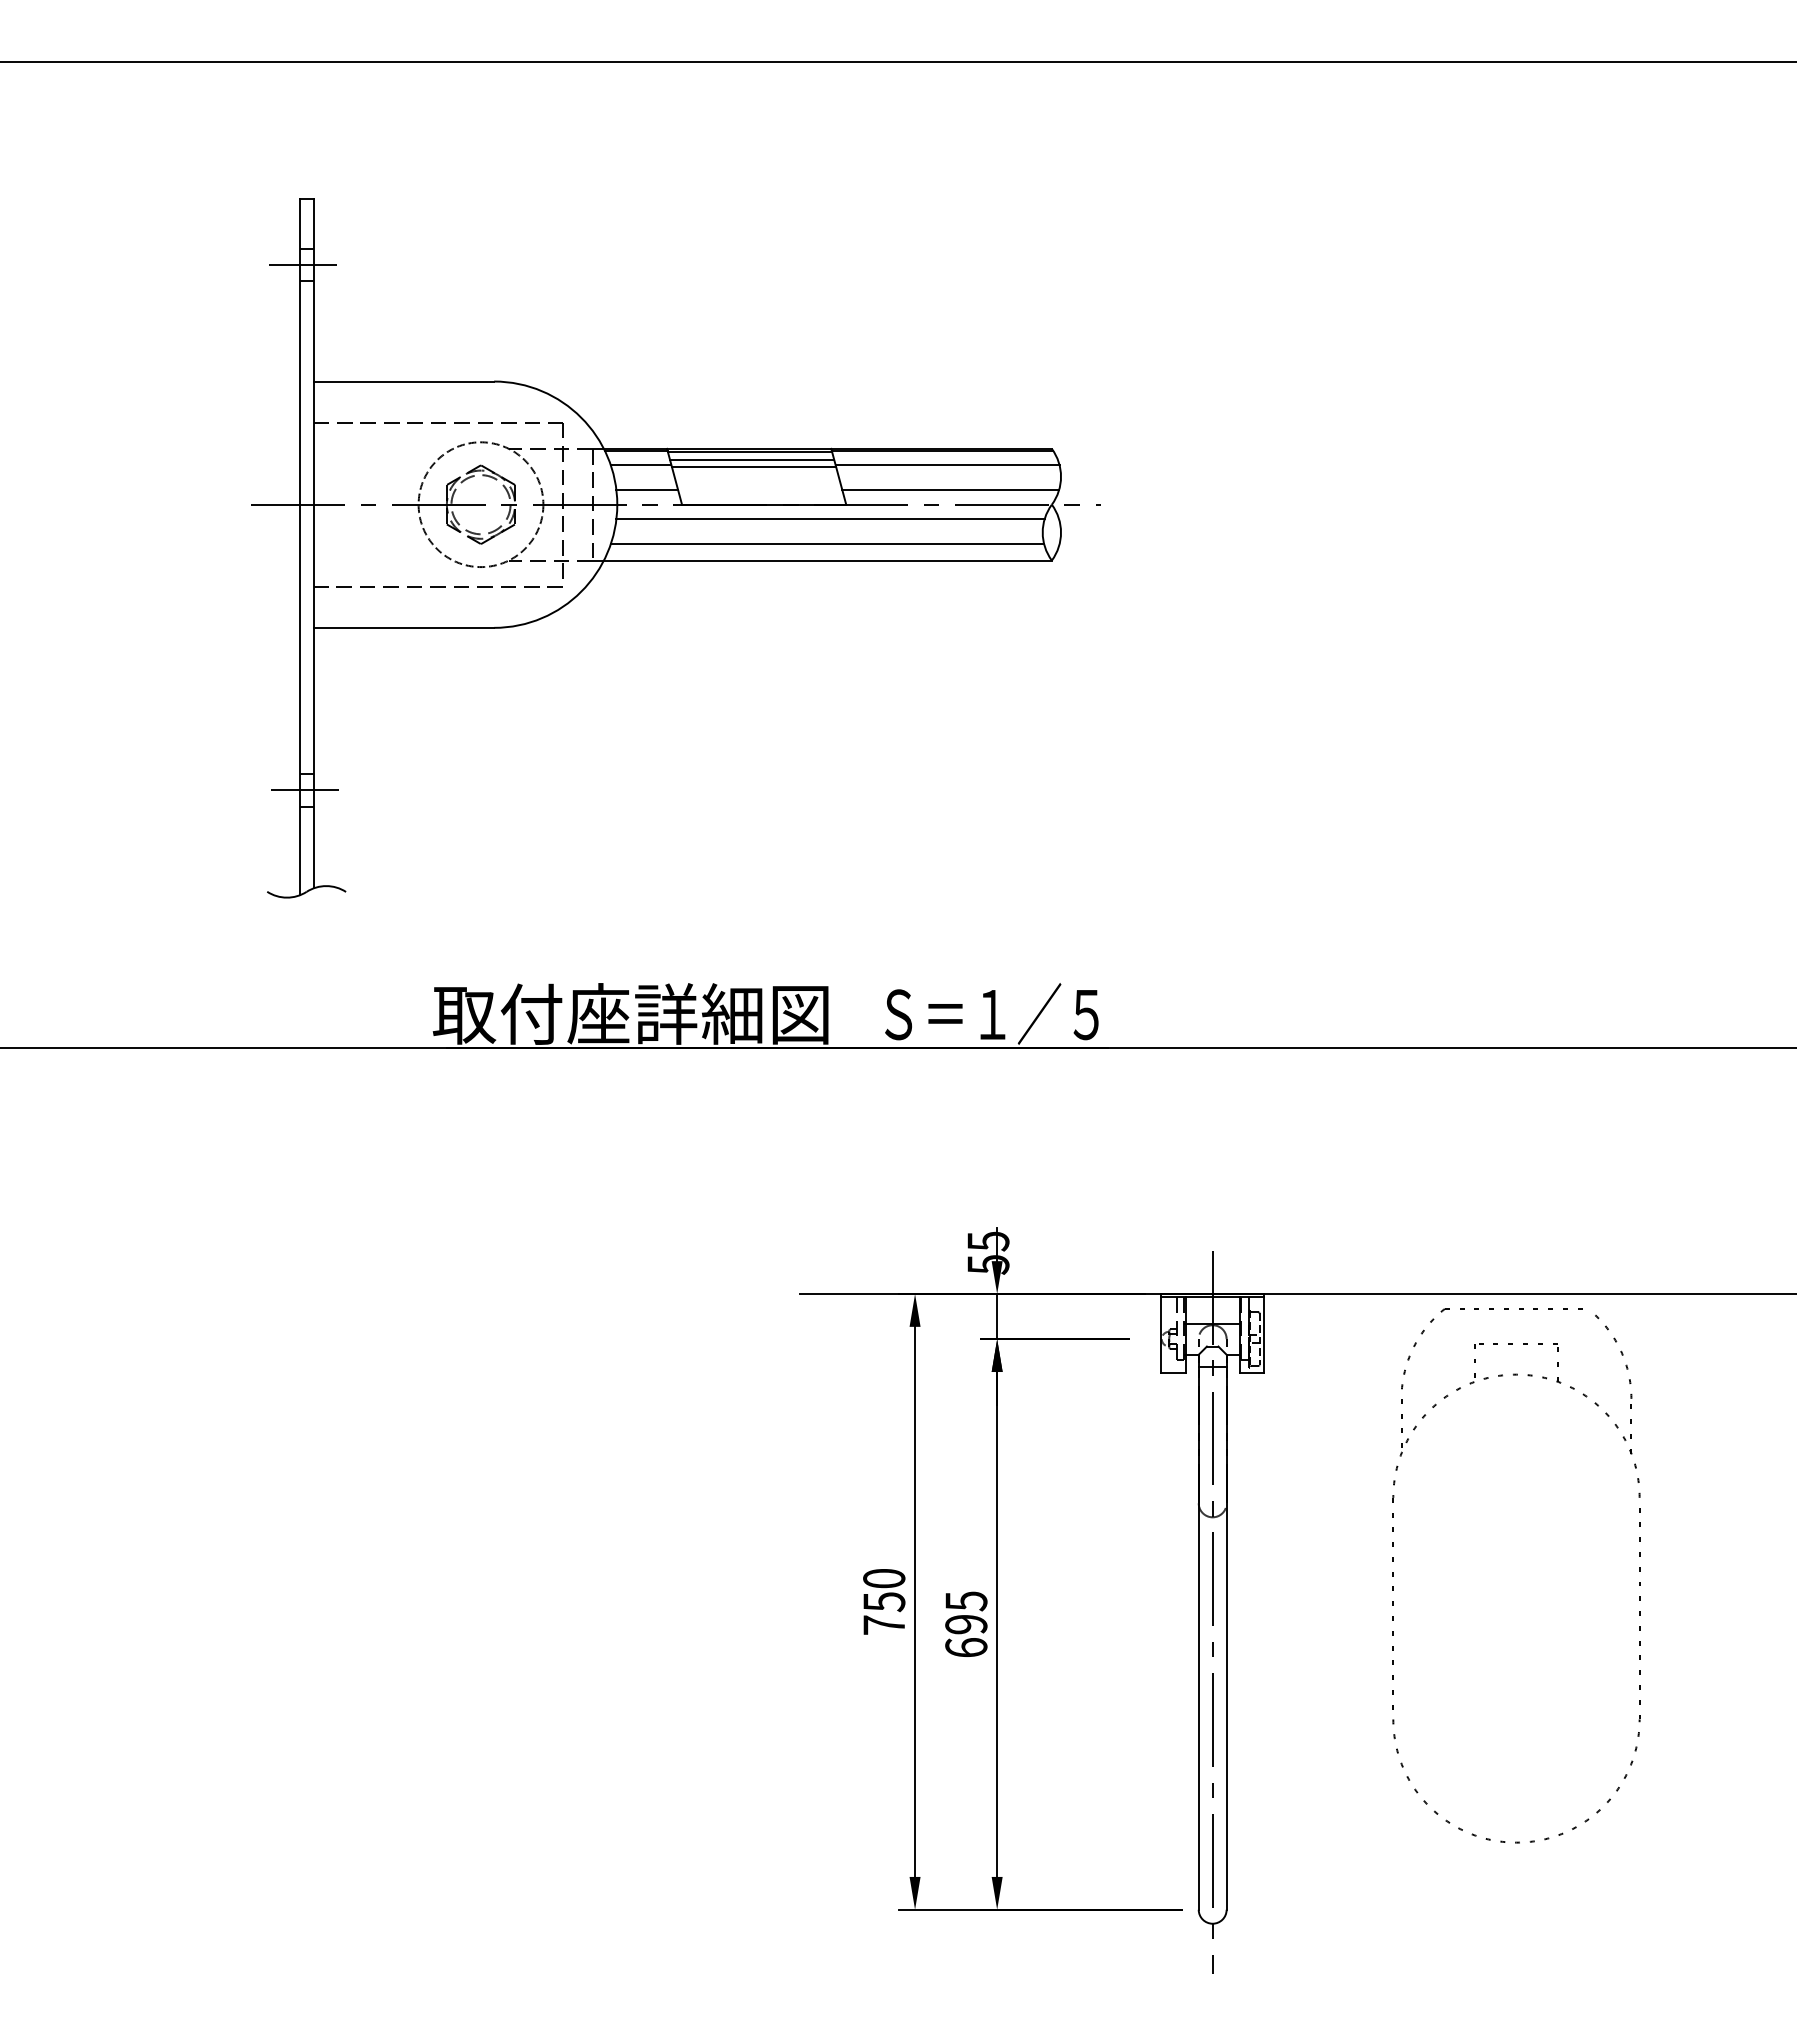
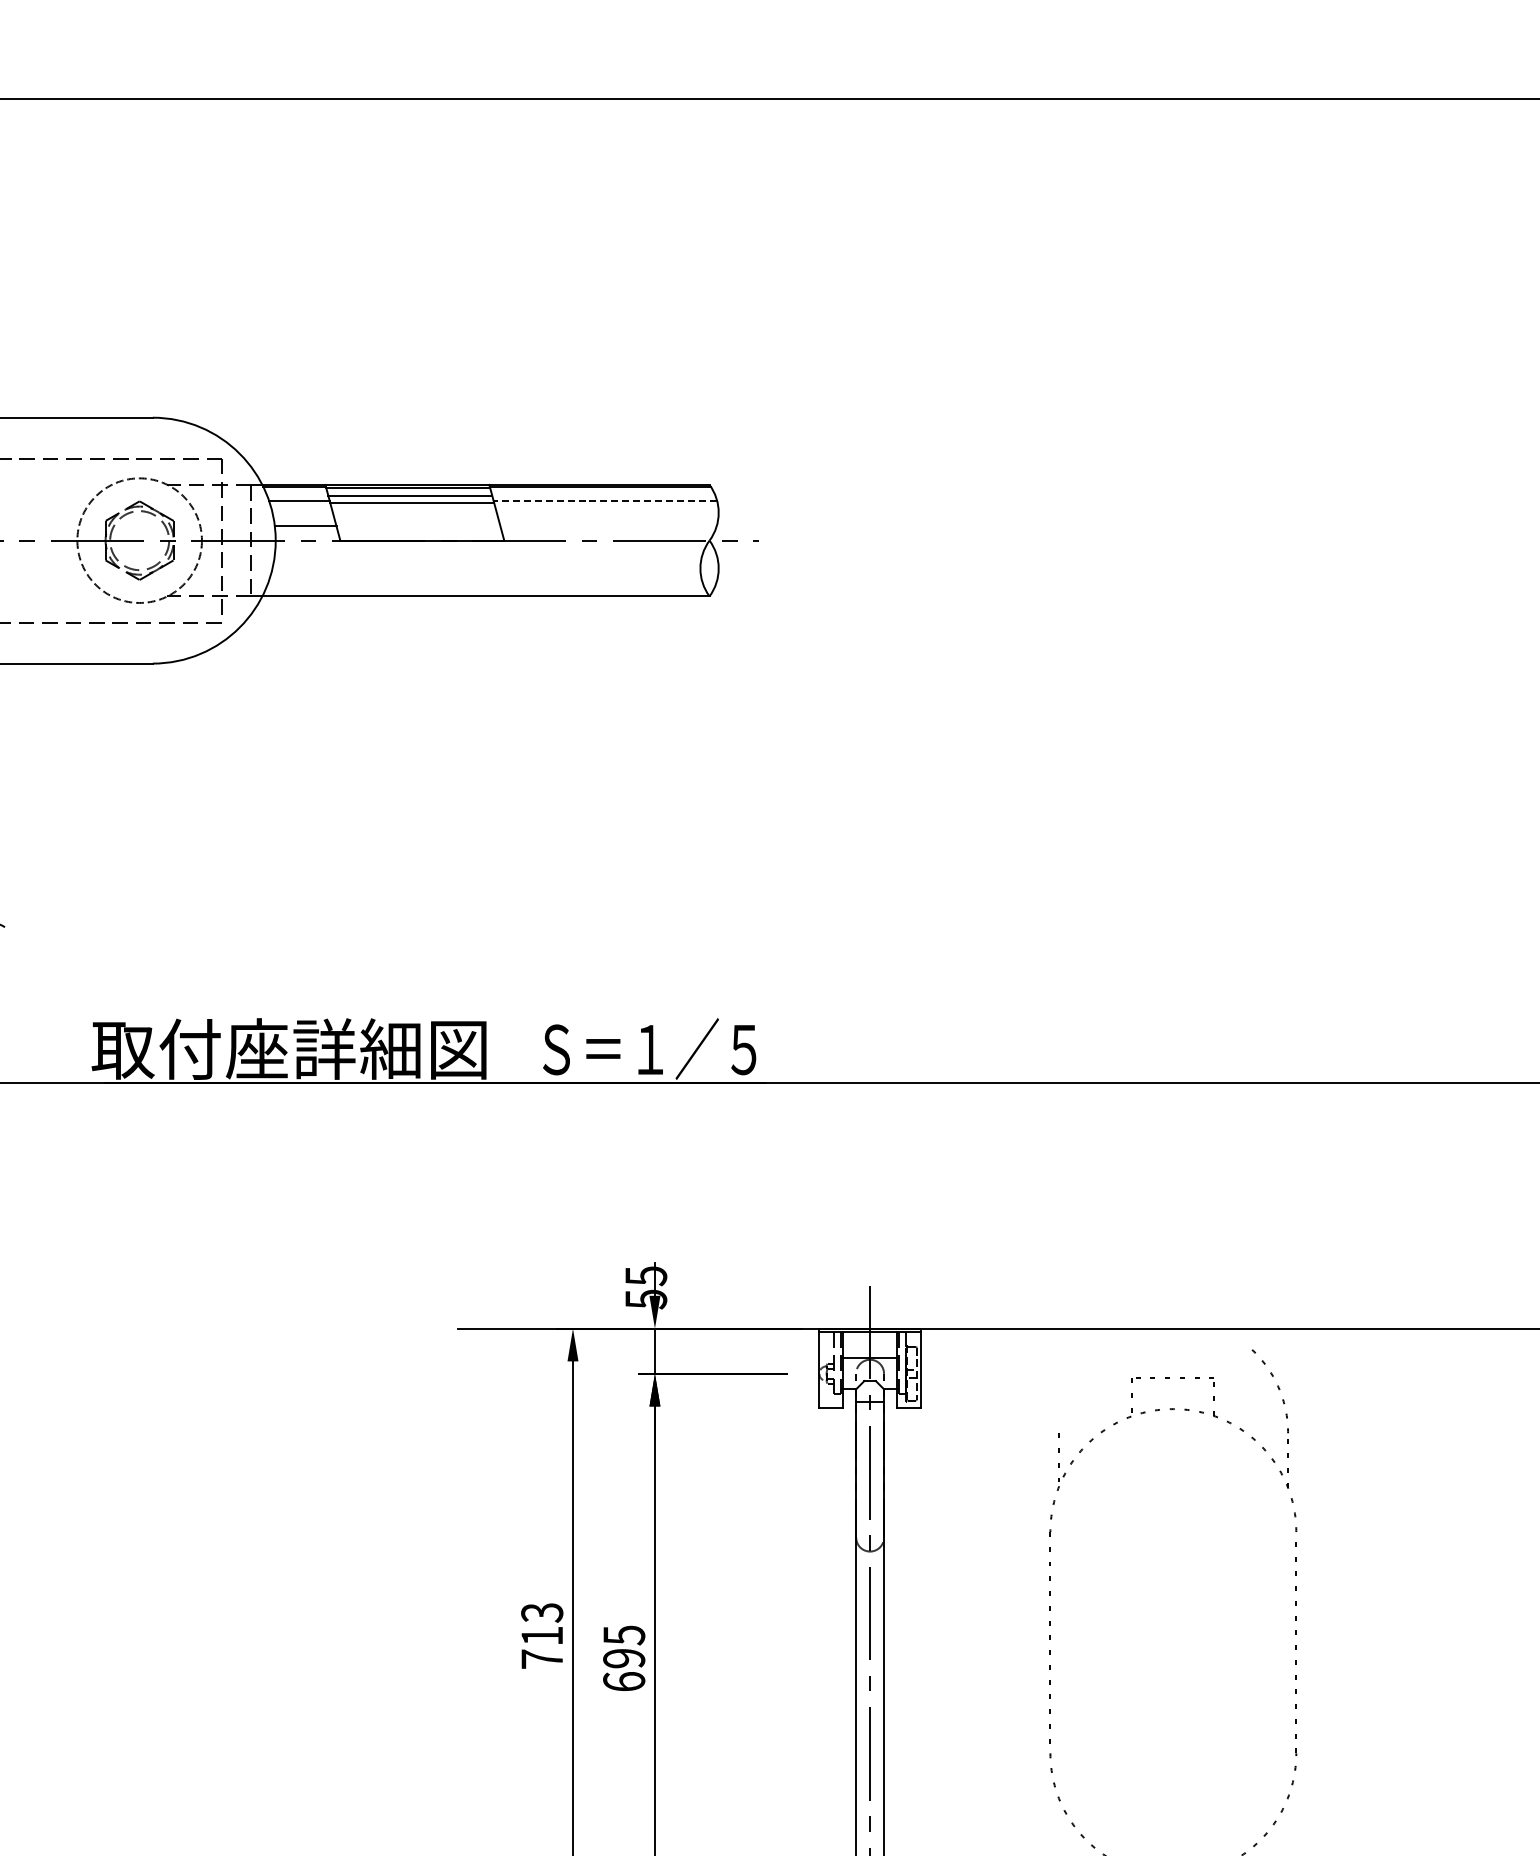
line: (947, 465) -> (605, 501), solid -> dashed
line: (950, 490) -> (608, 526), removed
line: (830, 519) -> (488, 555), removed
line: (827, 544) -> (485, 580), removed
part: (1491, 1309) -> (1148, 1344), removed
text: (884, 1590) -> (542, 1624), 750 -> 713

